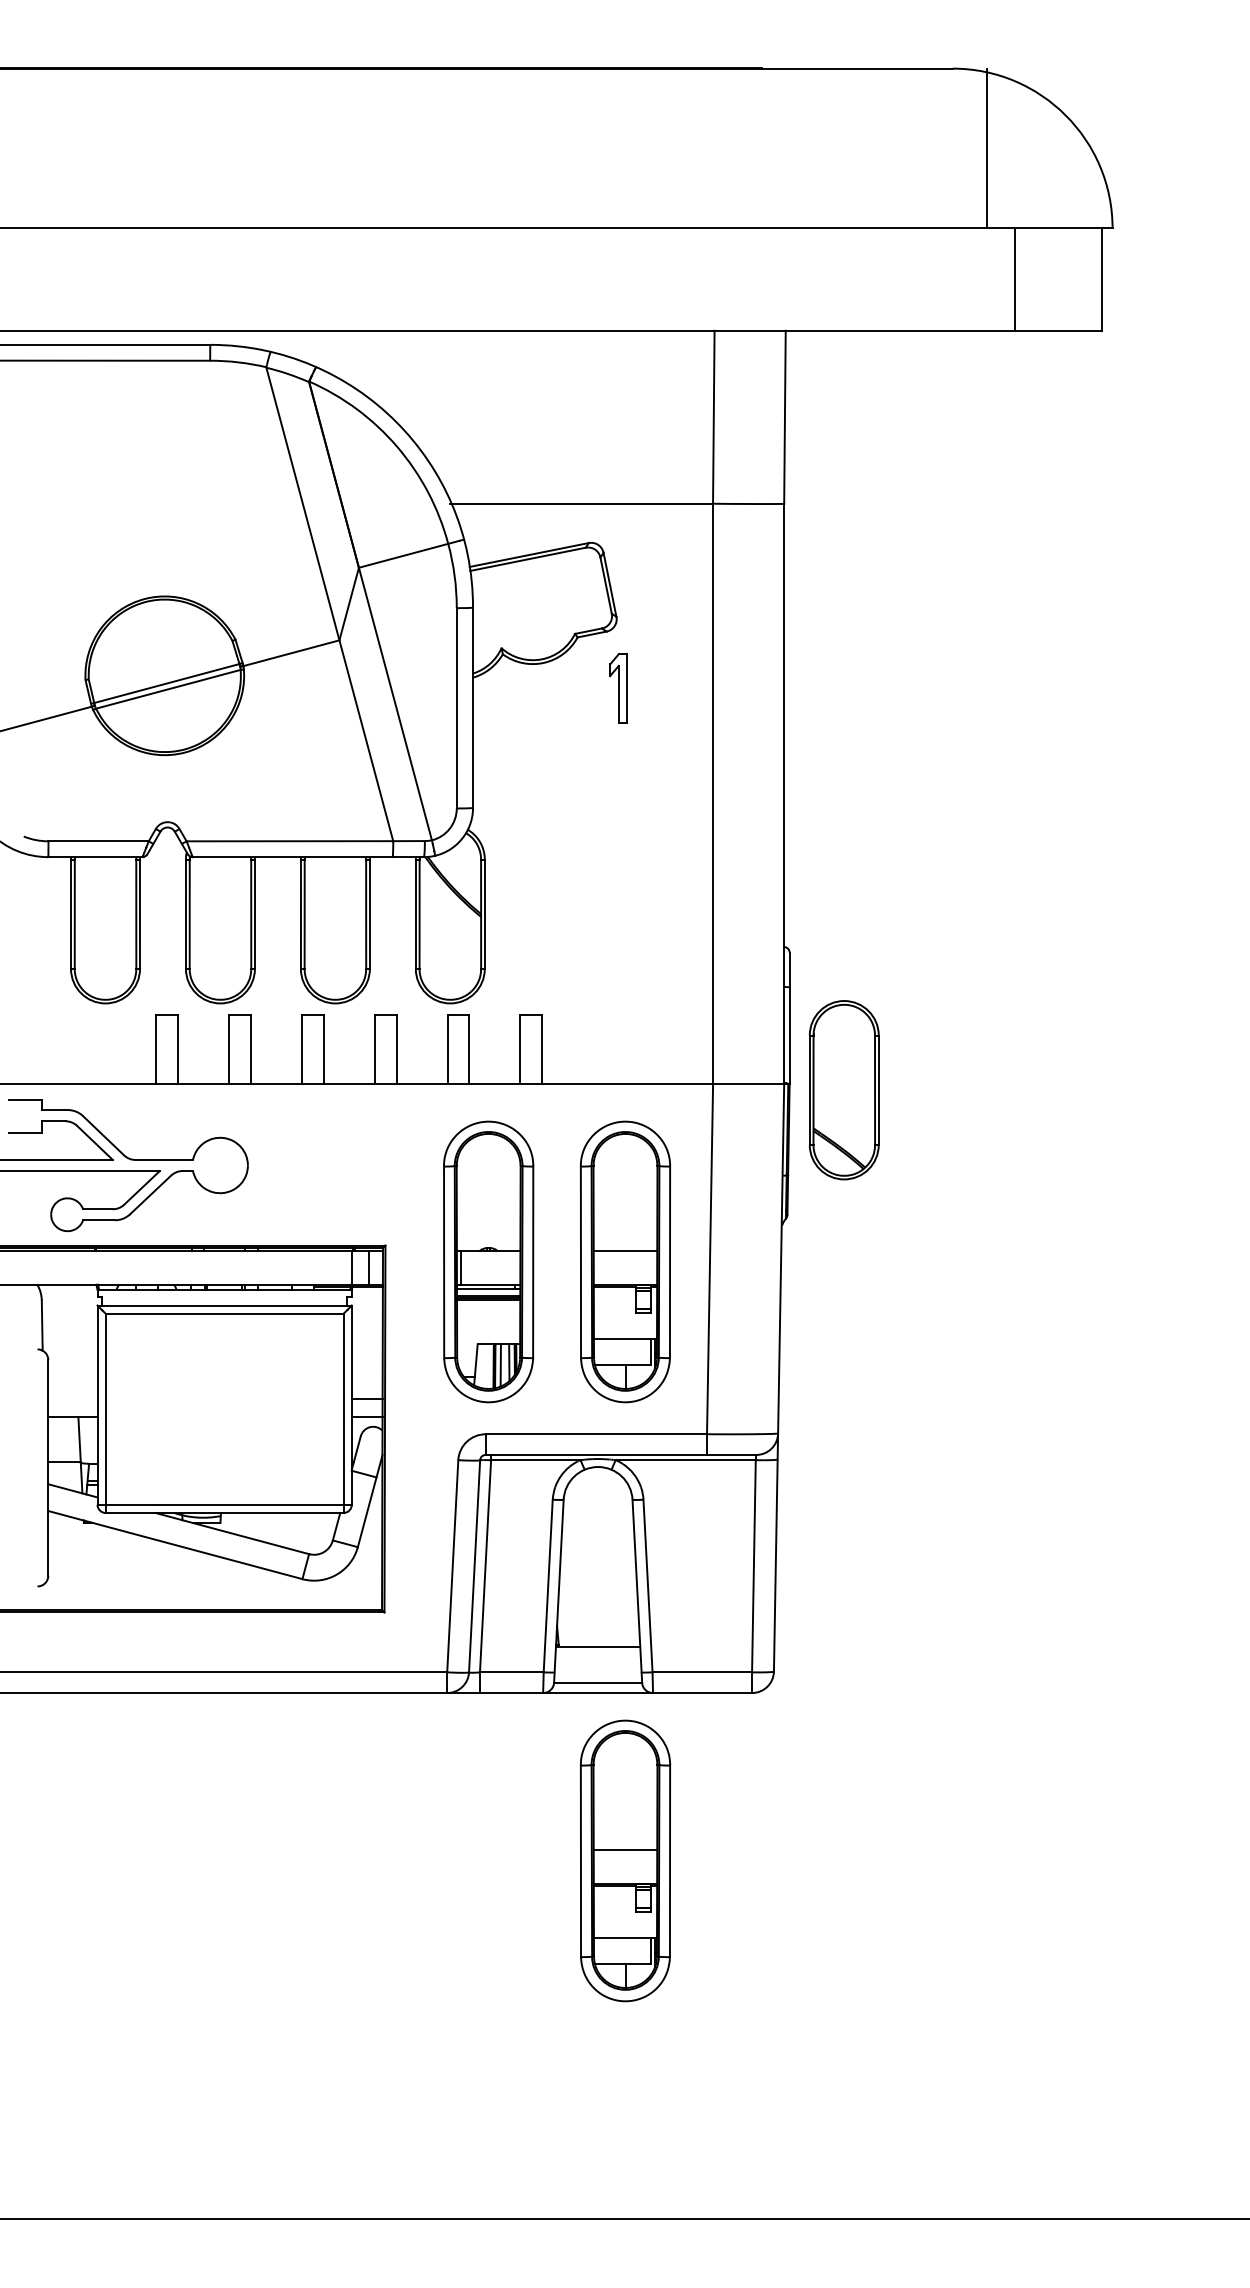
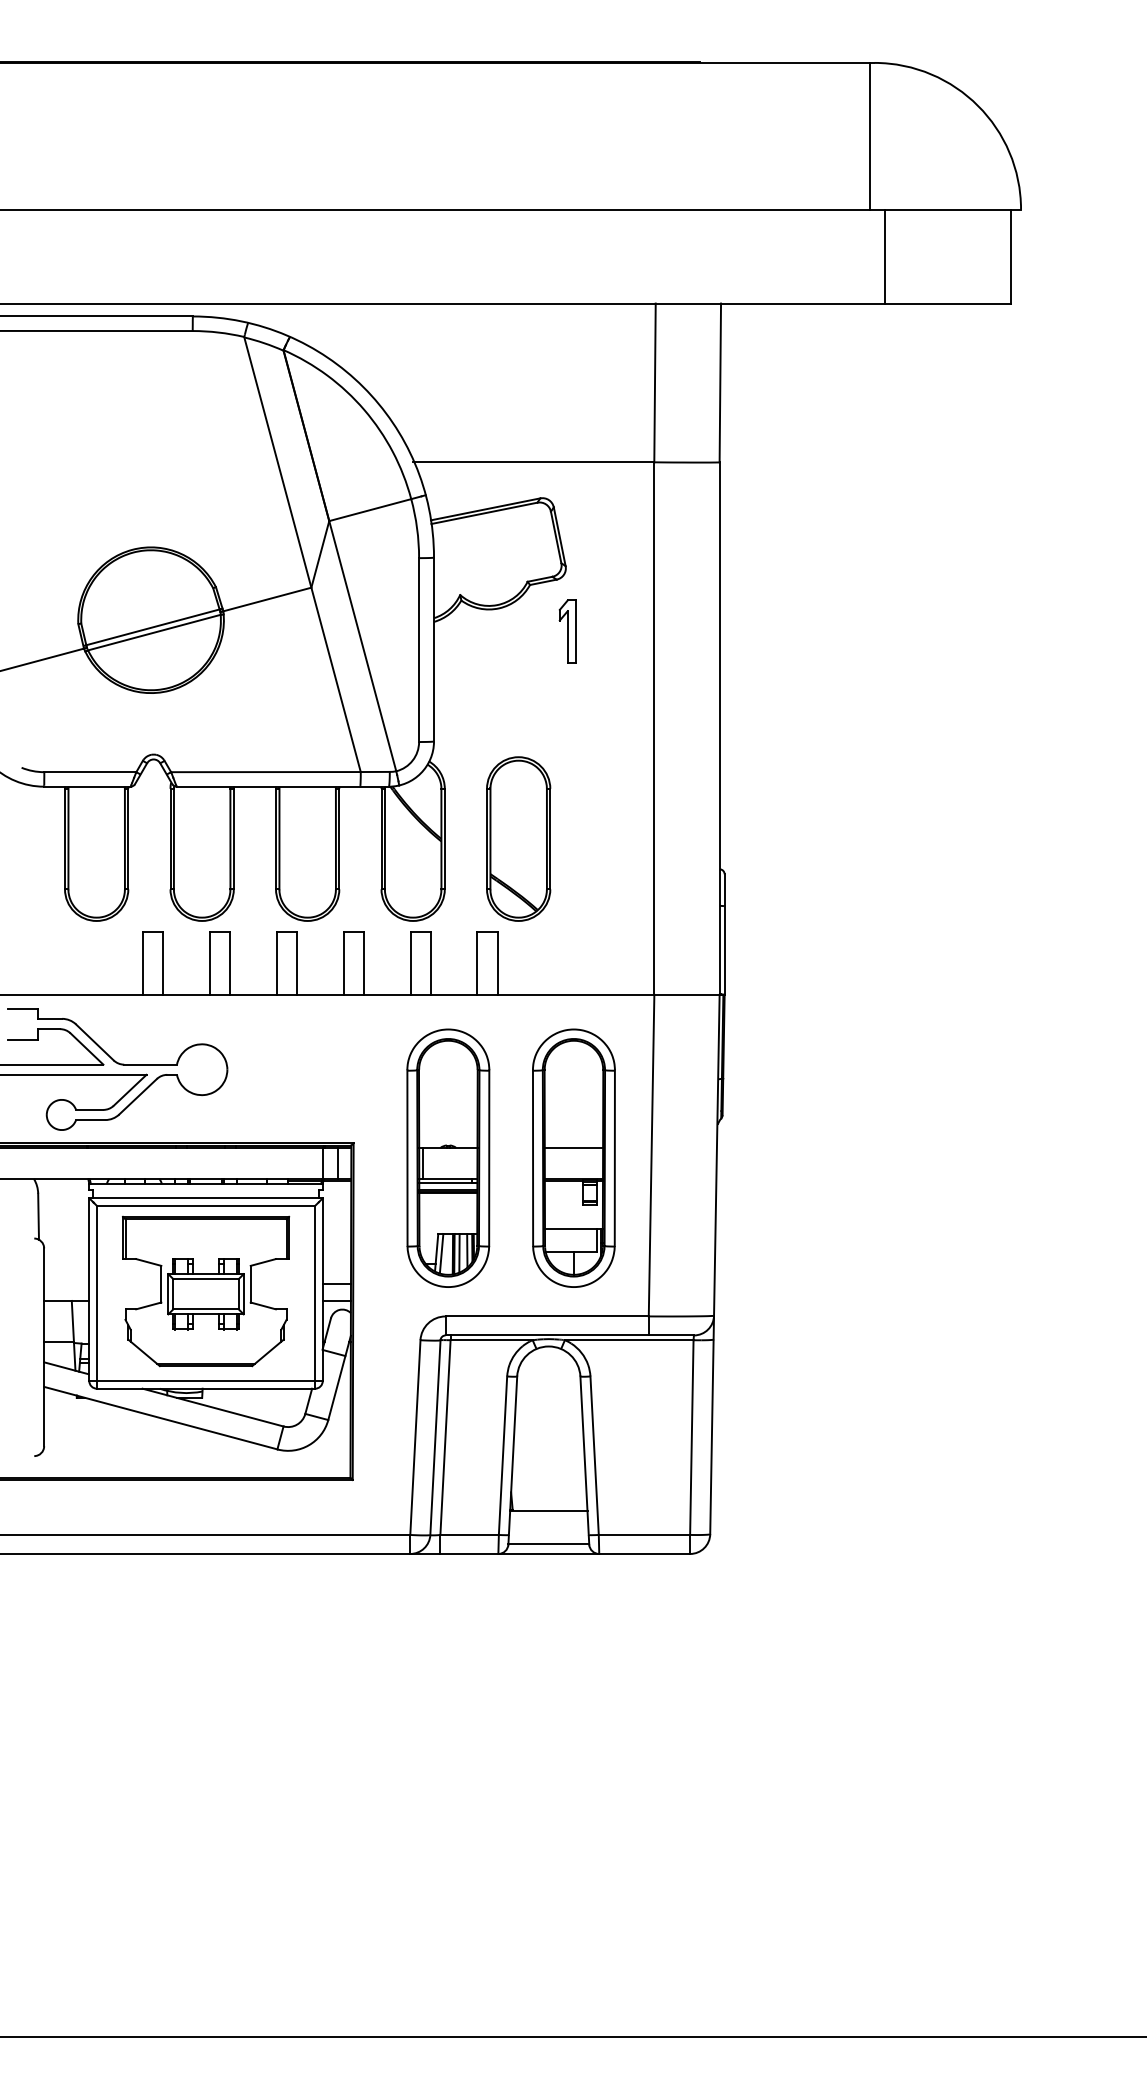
line: (987, 148) -> (870, 136), moved
line: (1014, 279) -> (885, 256), moved
part: (843, 1090) -> (517, 839), moved
line: (481, 1365) -> (441, 1253), added
part: (224, 1406) -> (205, 1290), added
part: (625, 1860) -> (573, 1707), removed

